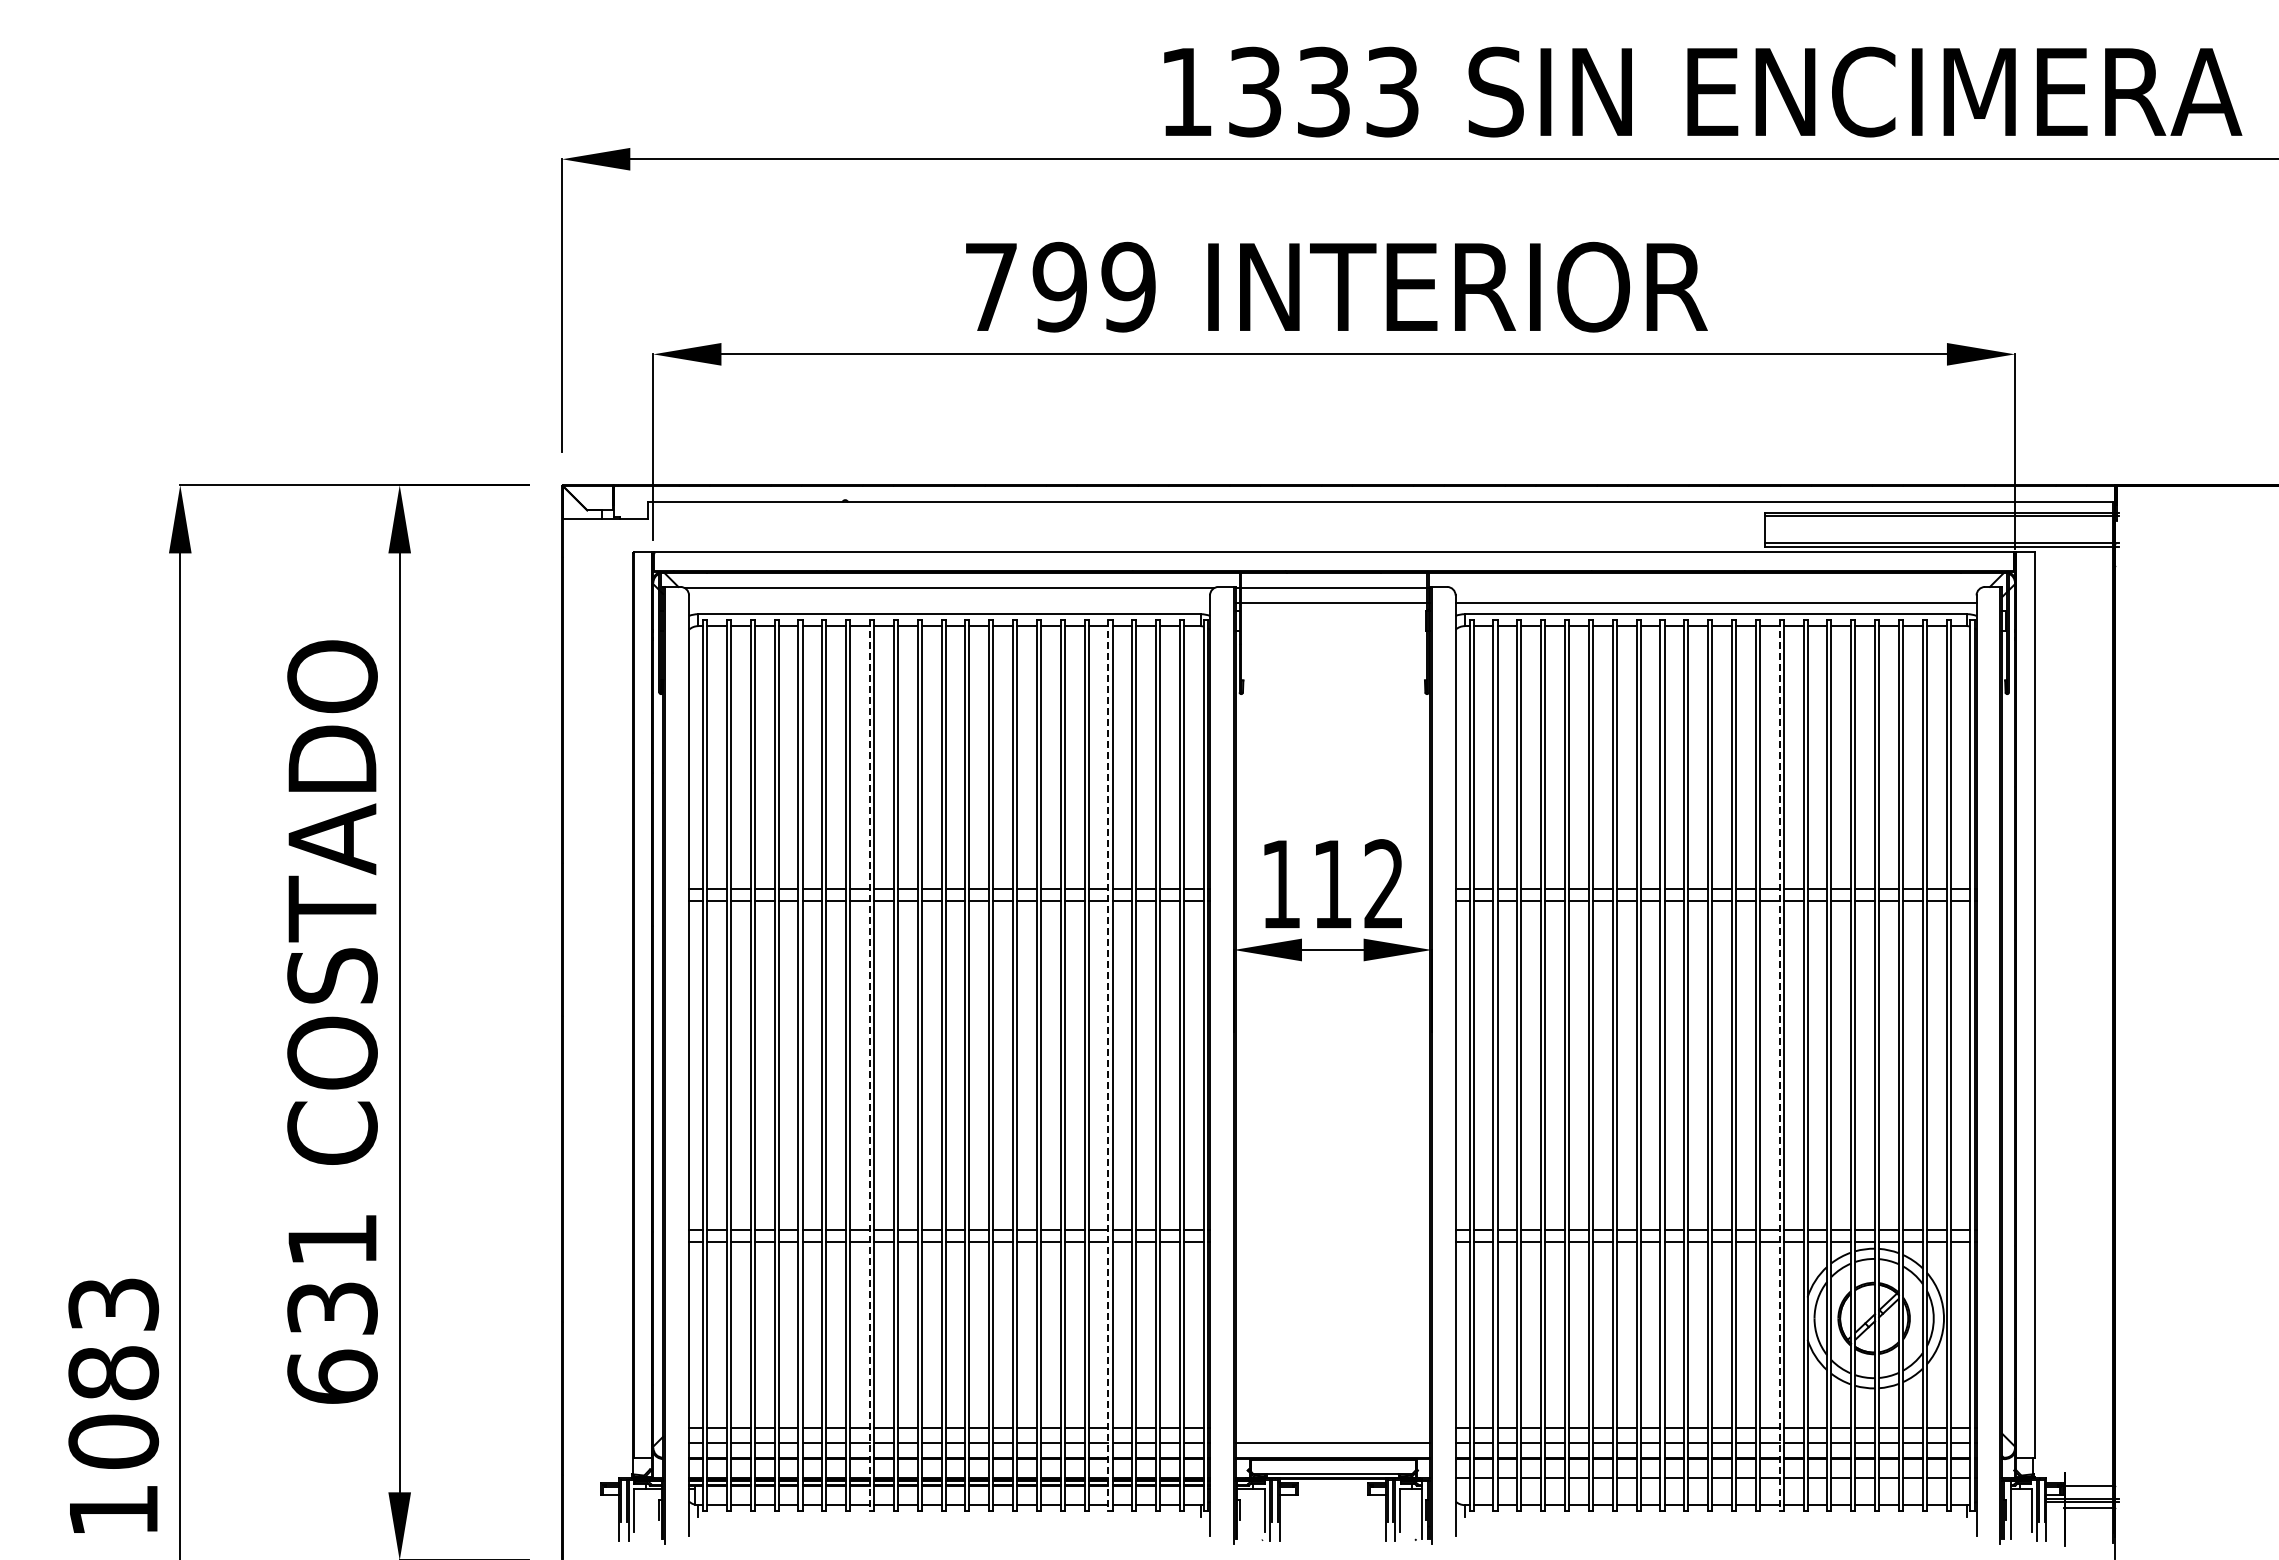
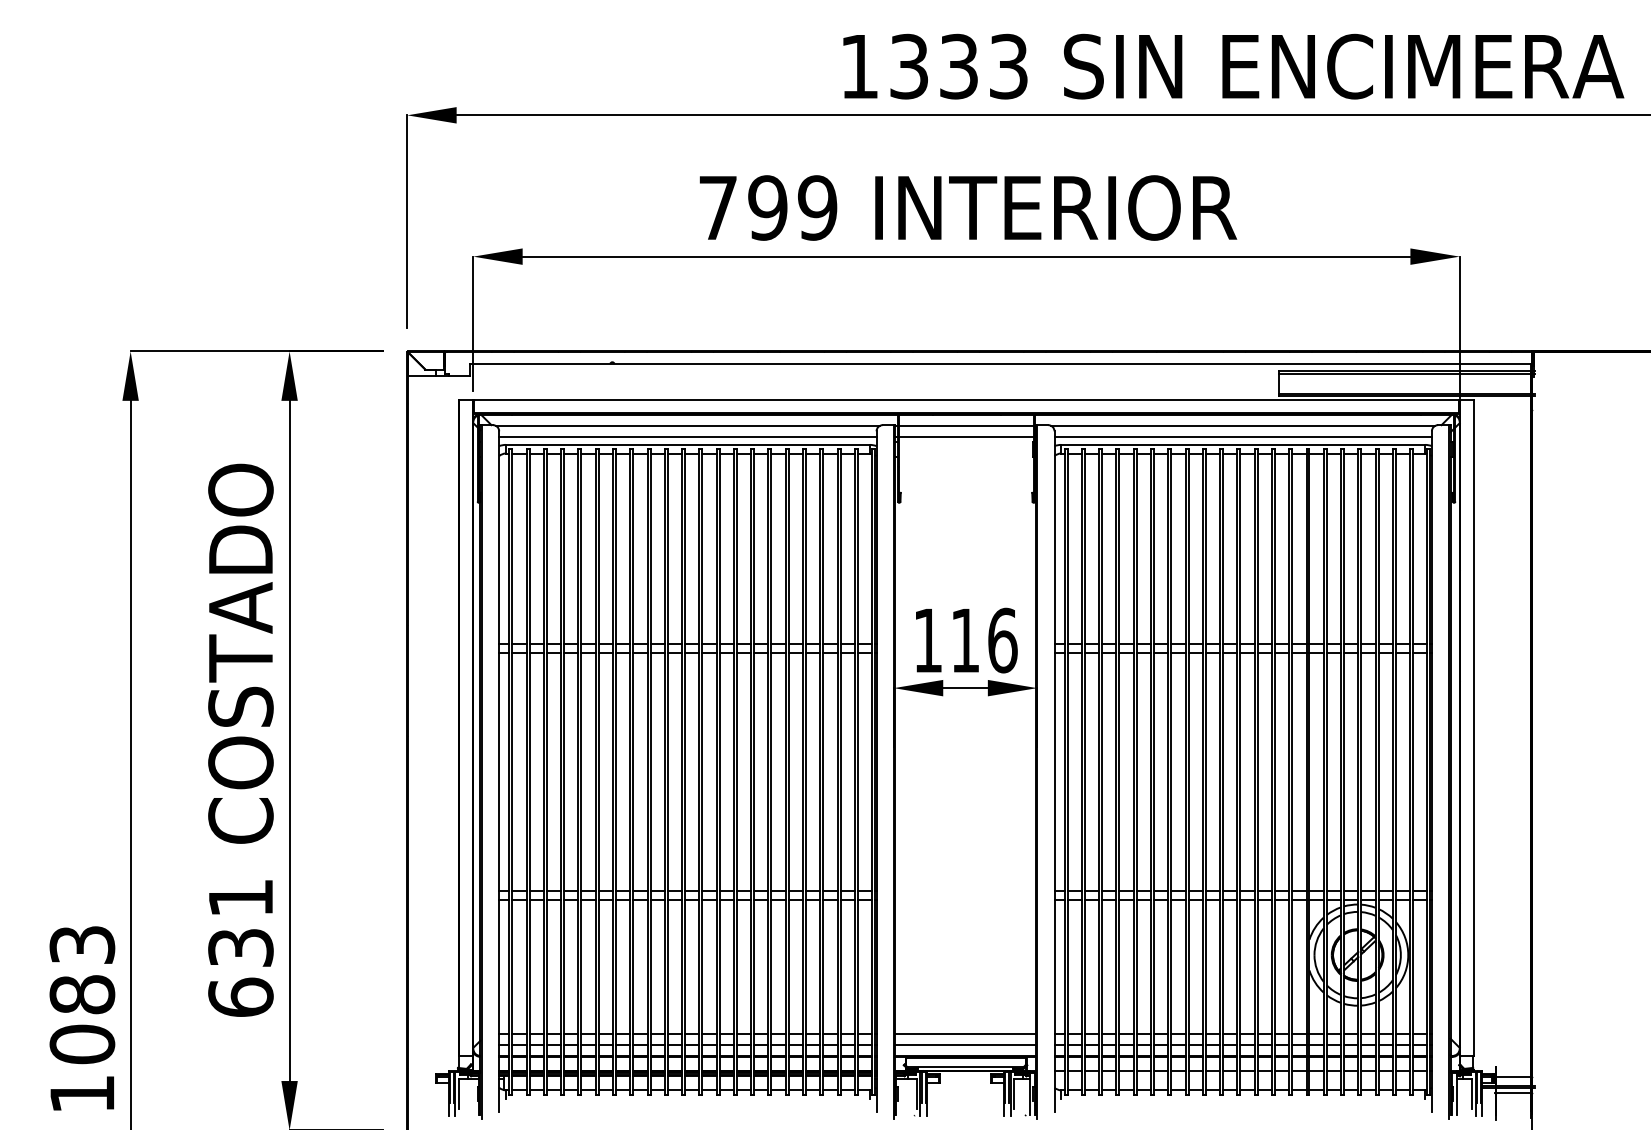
line: (1715, 588) -> (1242, 426), added
line: (949, 602) -> (687, 436), added
text: (1384, 884) -> (1002, 640), 112 -> 116
line: (869, 1066) -> (629, 772), dashed -> solid
line: (1108, 1066) -> (803, 772), dashed -> solid
line: (1779, 1066) -> (1289, 772), dashed -> solid
line: (1332, 1428) -> (965, 1034), added

